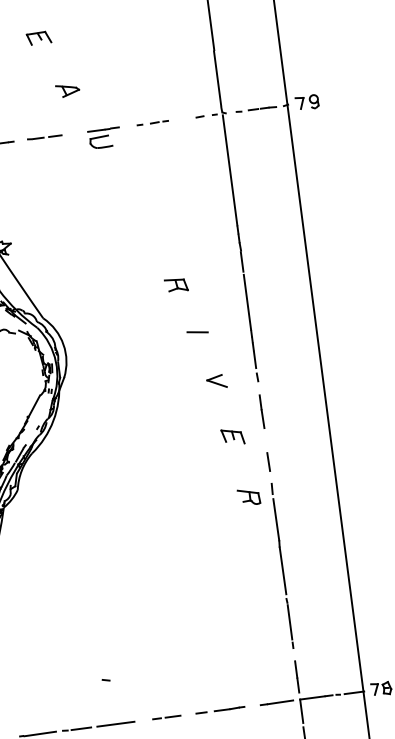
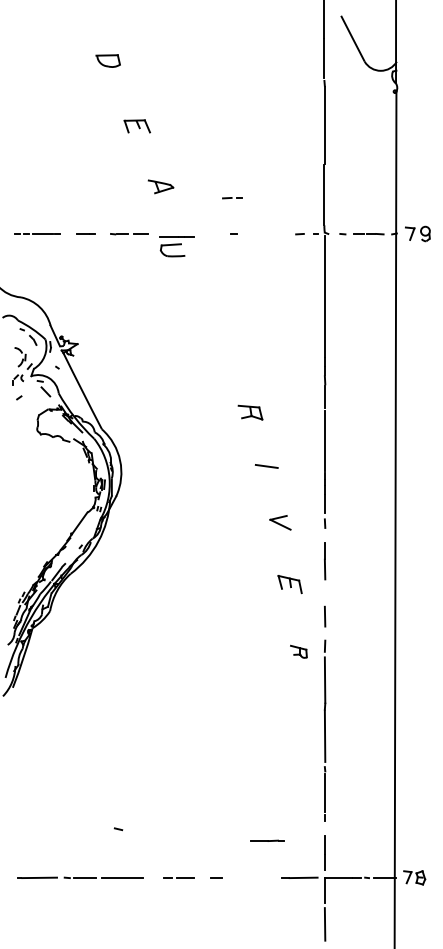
line: (159, 122) -> (232, 198), moved
part: (104, 138) -> (176, 246), moved
part: (248, 496) -> (298, 651), size x0.7
line: (229, 708) -> (267, 840), moved

